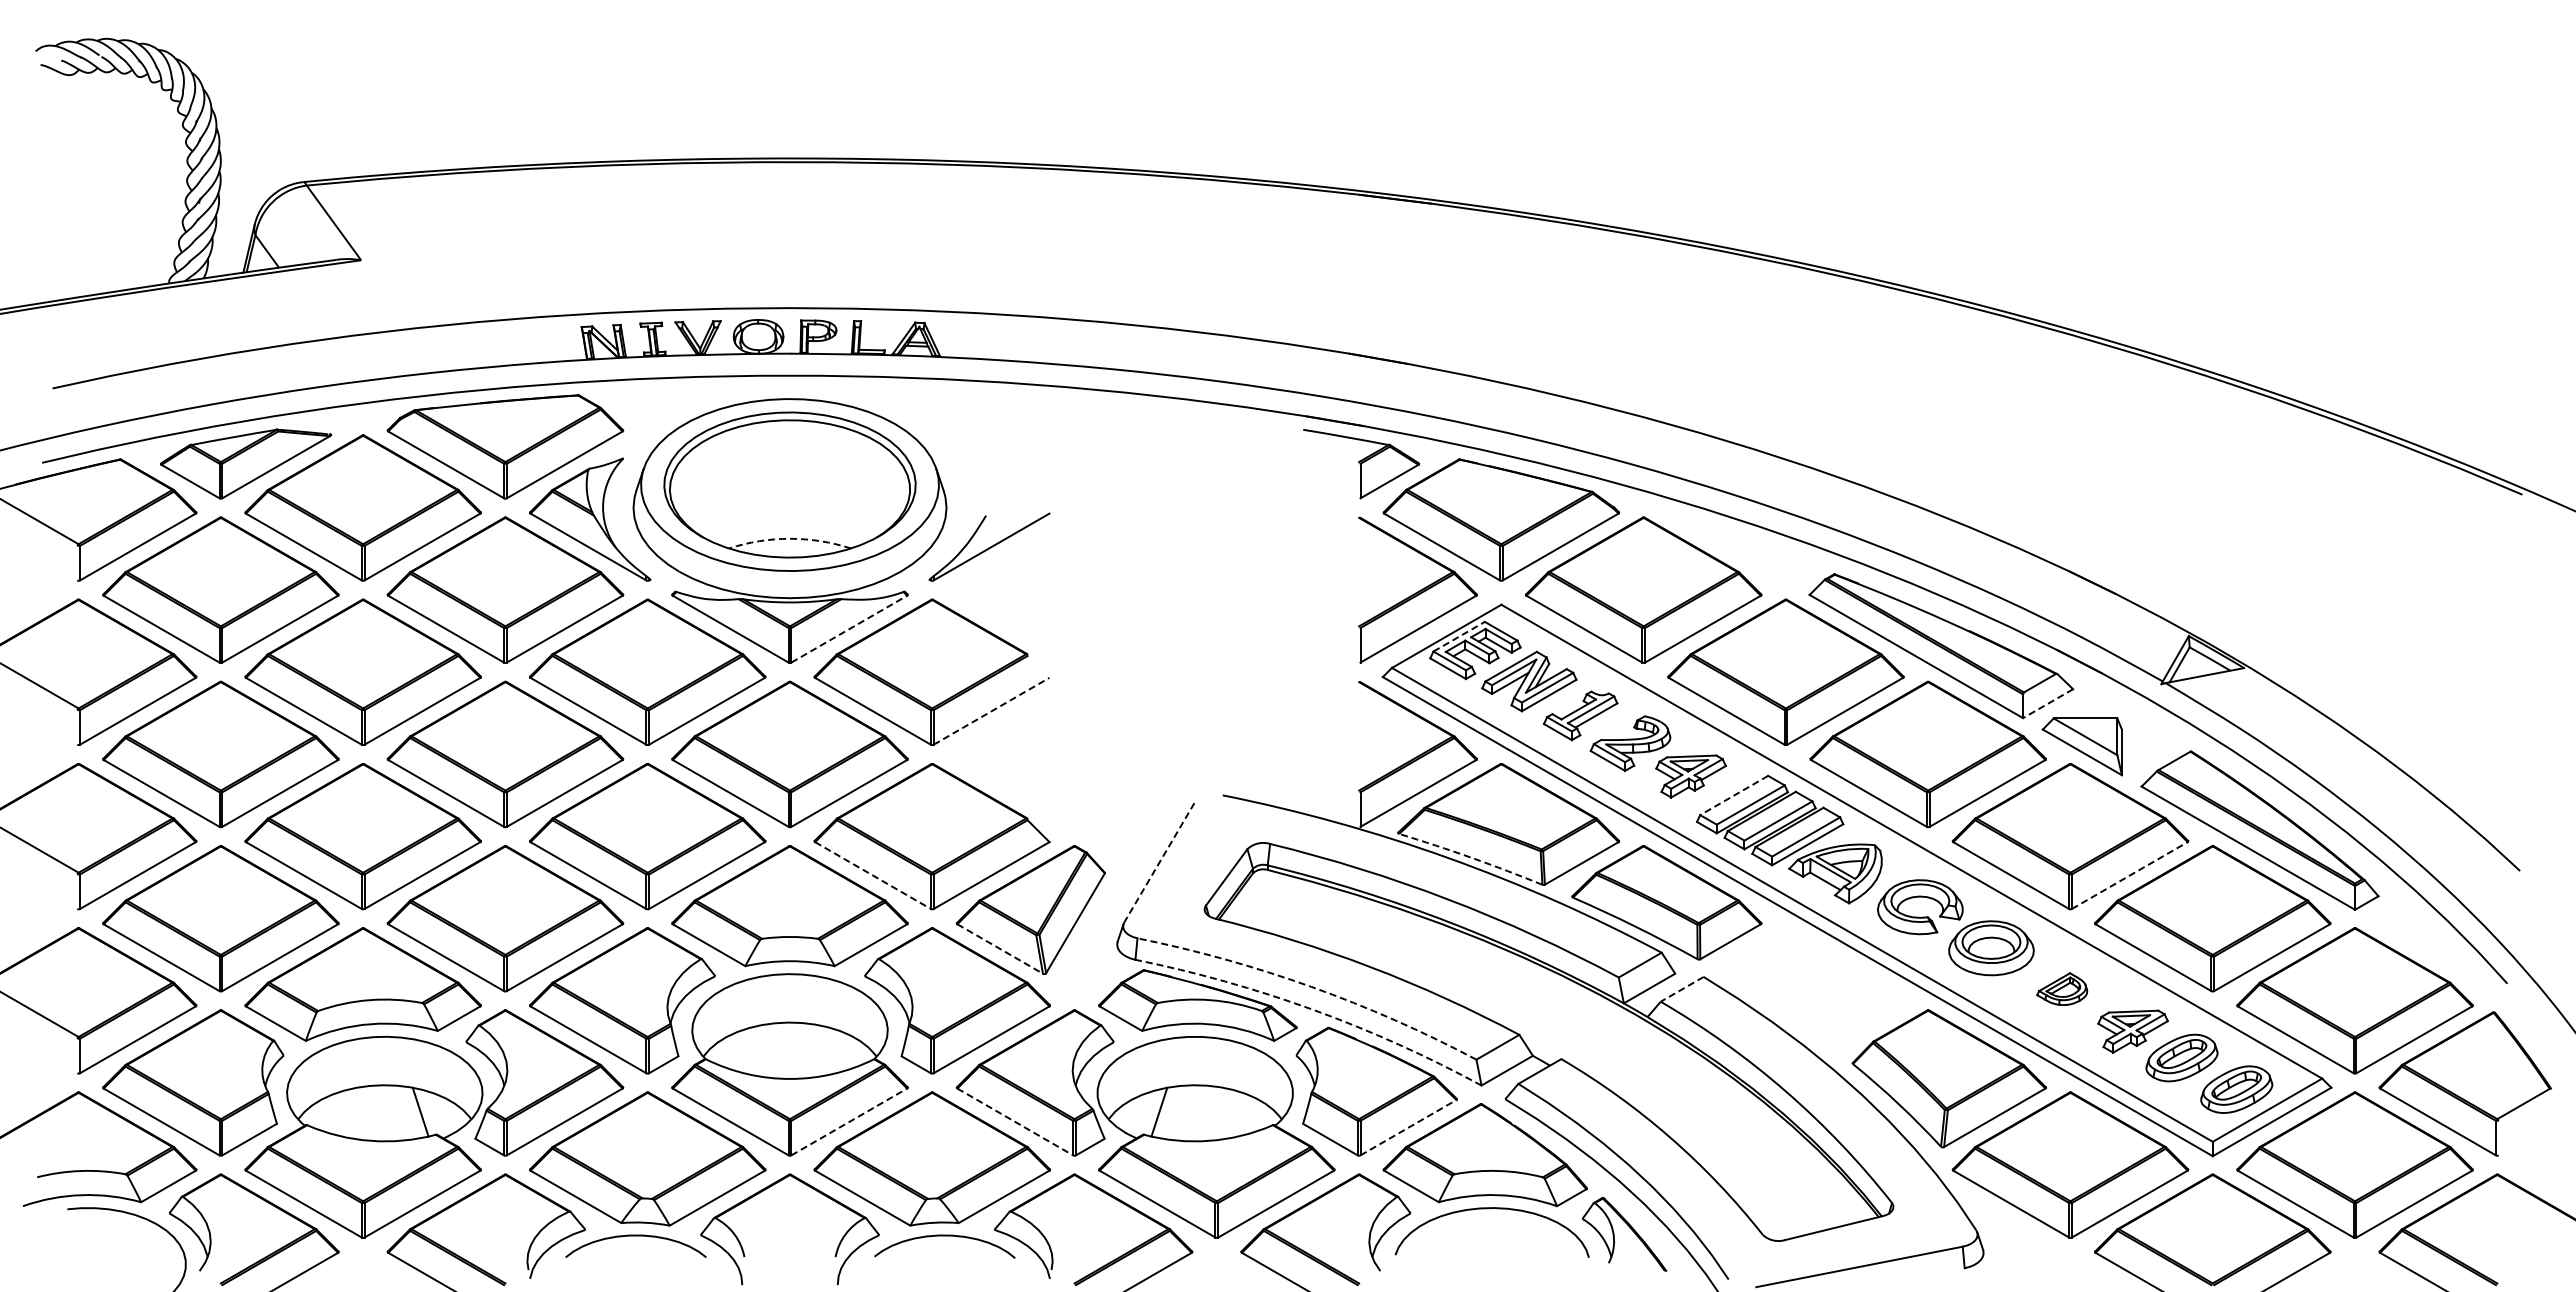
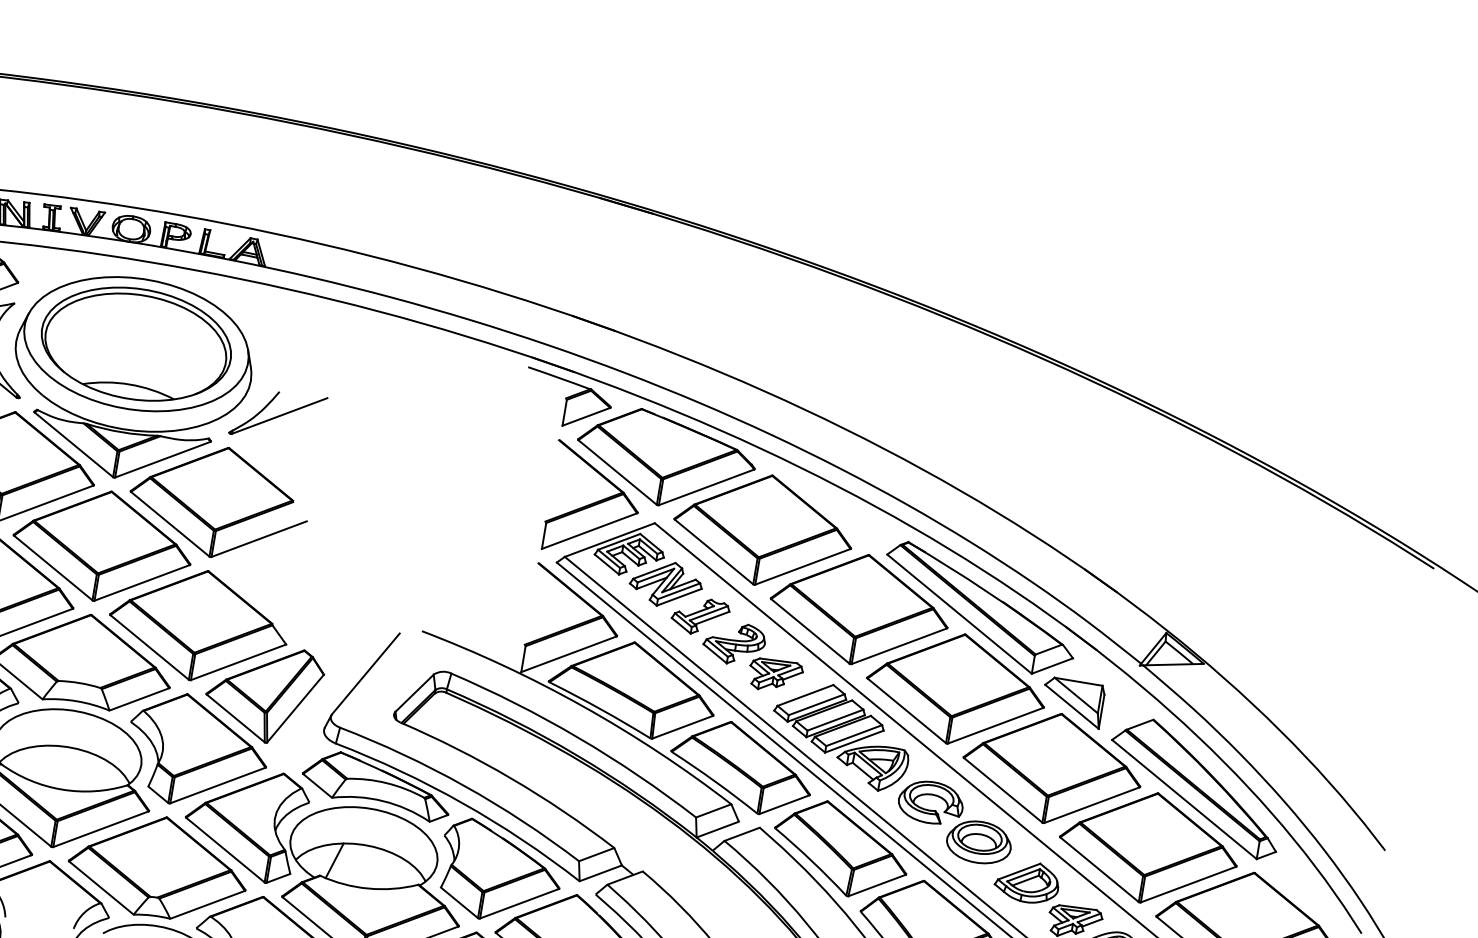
arc: (790, 538) -> (130, 384), dashed -> solid
line: (849, 629) -> (162, 459), dashed -> solid
line: (1459, 636) -> (619, 541), dashed -> solid
line: (2048, 703) -> (1052, 665), dashed -> solid
line: (991, 711) -> (259, 539), dashed -> solid
line: (1733, 795) -> (804, 695), dashed -> solid
arc: (1471, 857) -> (600, 709), dashed -> solid
line: (1159, 863) -> (365, 674), dashed -> solid
line: (873, 875) -> (150, 647), dashed -> solid
line: (2129, 875) -> (1091, 805), dashed -> solid
line: (1000, 949) -> (235, 718), dashed -> solid
arc: (1311, 986) -> (464, 785), dashed -> solid
part: (1813, 987) -> (840, 849), added
part: (2061, 988) -> (1026, 881), size x1.67
line: (1682, 989) -> (742, 834), dashed -> solid
arc: (1313, 1009) -> (463, 803), dashed -> solid
line: (849, 1121) -> (101, 828), dashed -> solid
line: (1015, 1121) -> (225, 849), dashed -> solid
line: (1408, 1127) -> (519, 903), dashed -> solid

